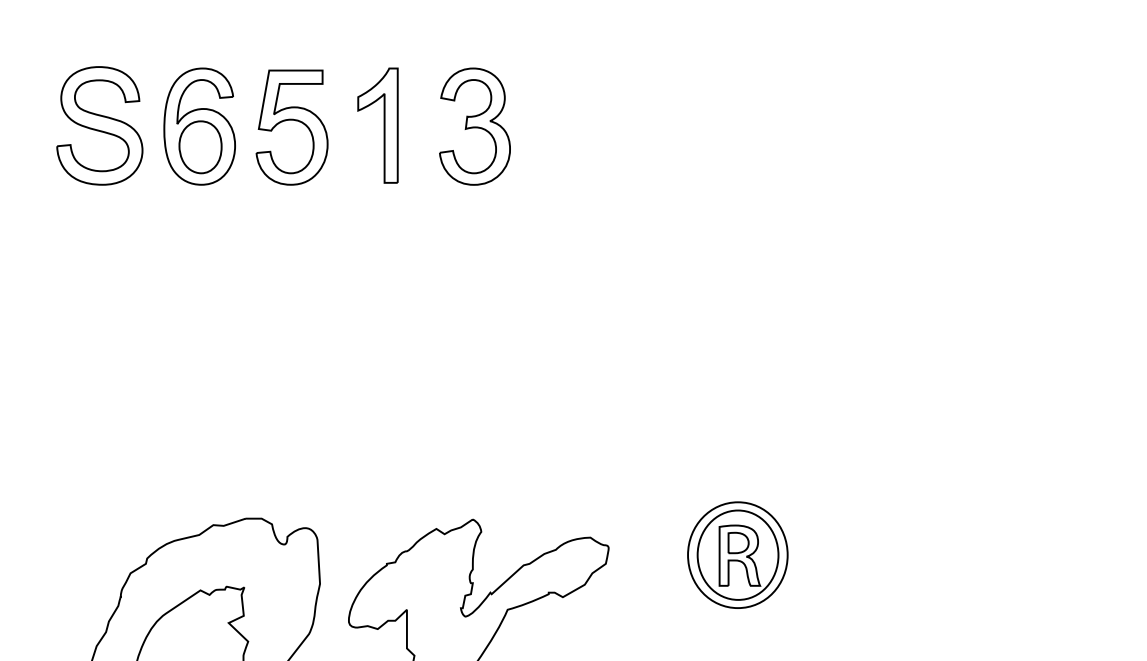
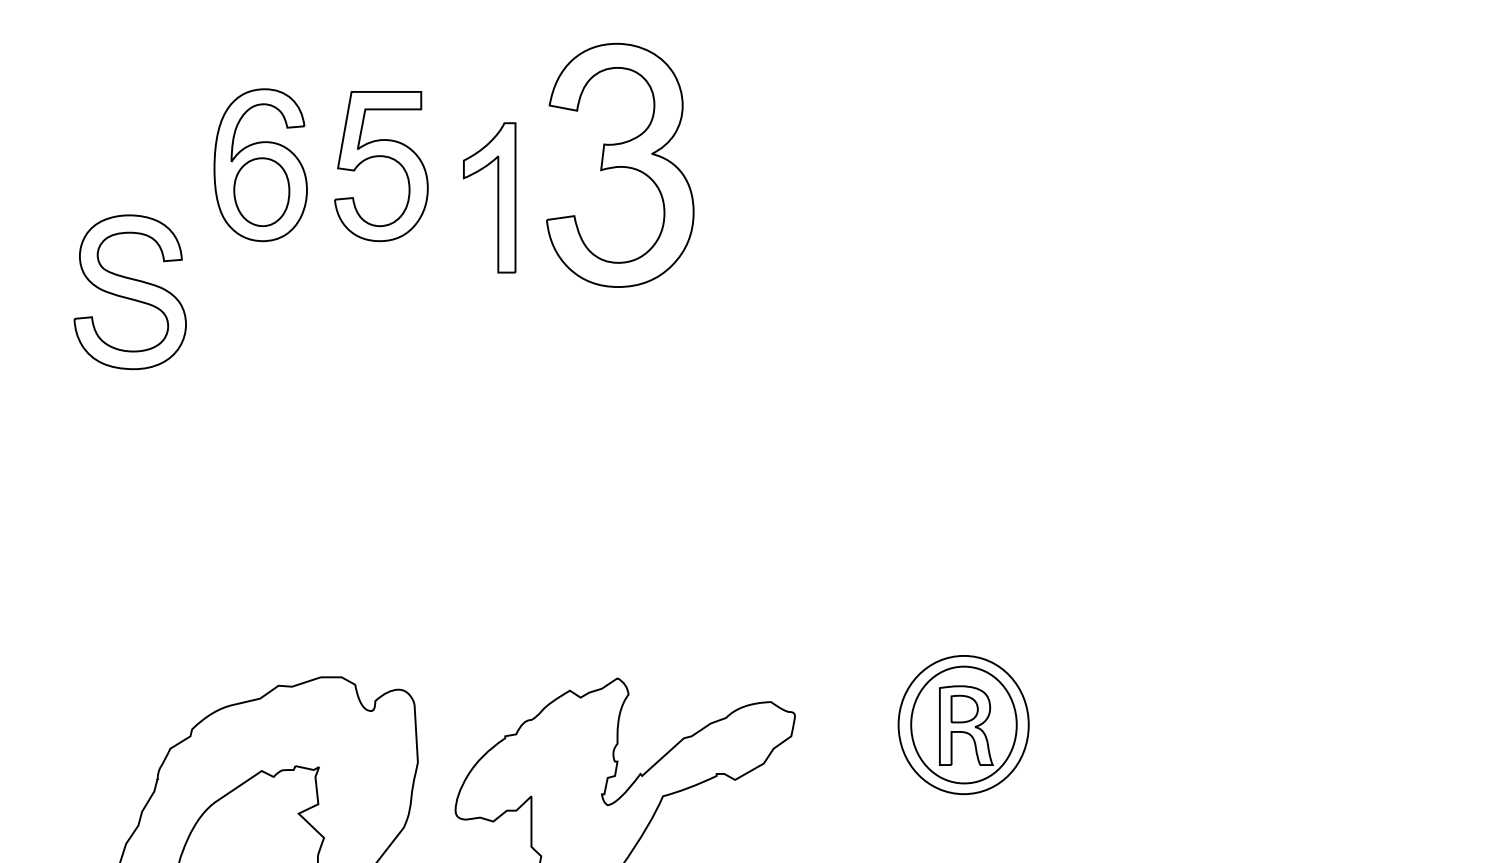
part: (99, 125) -> (129, 291), moved
part: (377, 125) -> (489, 197), moved
part: (474, 126) -> (619, 165), size x1.6

